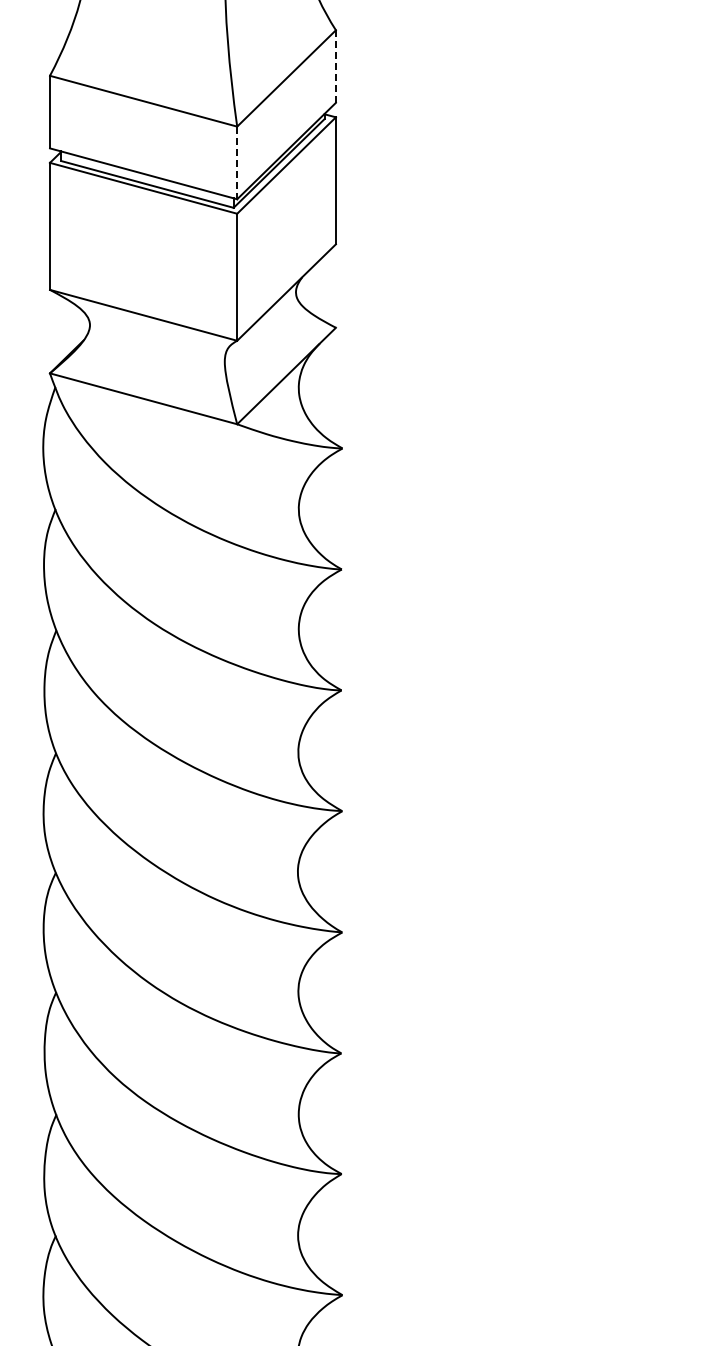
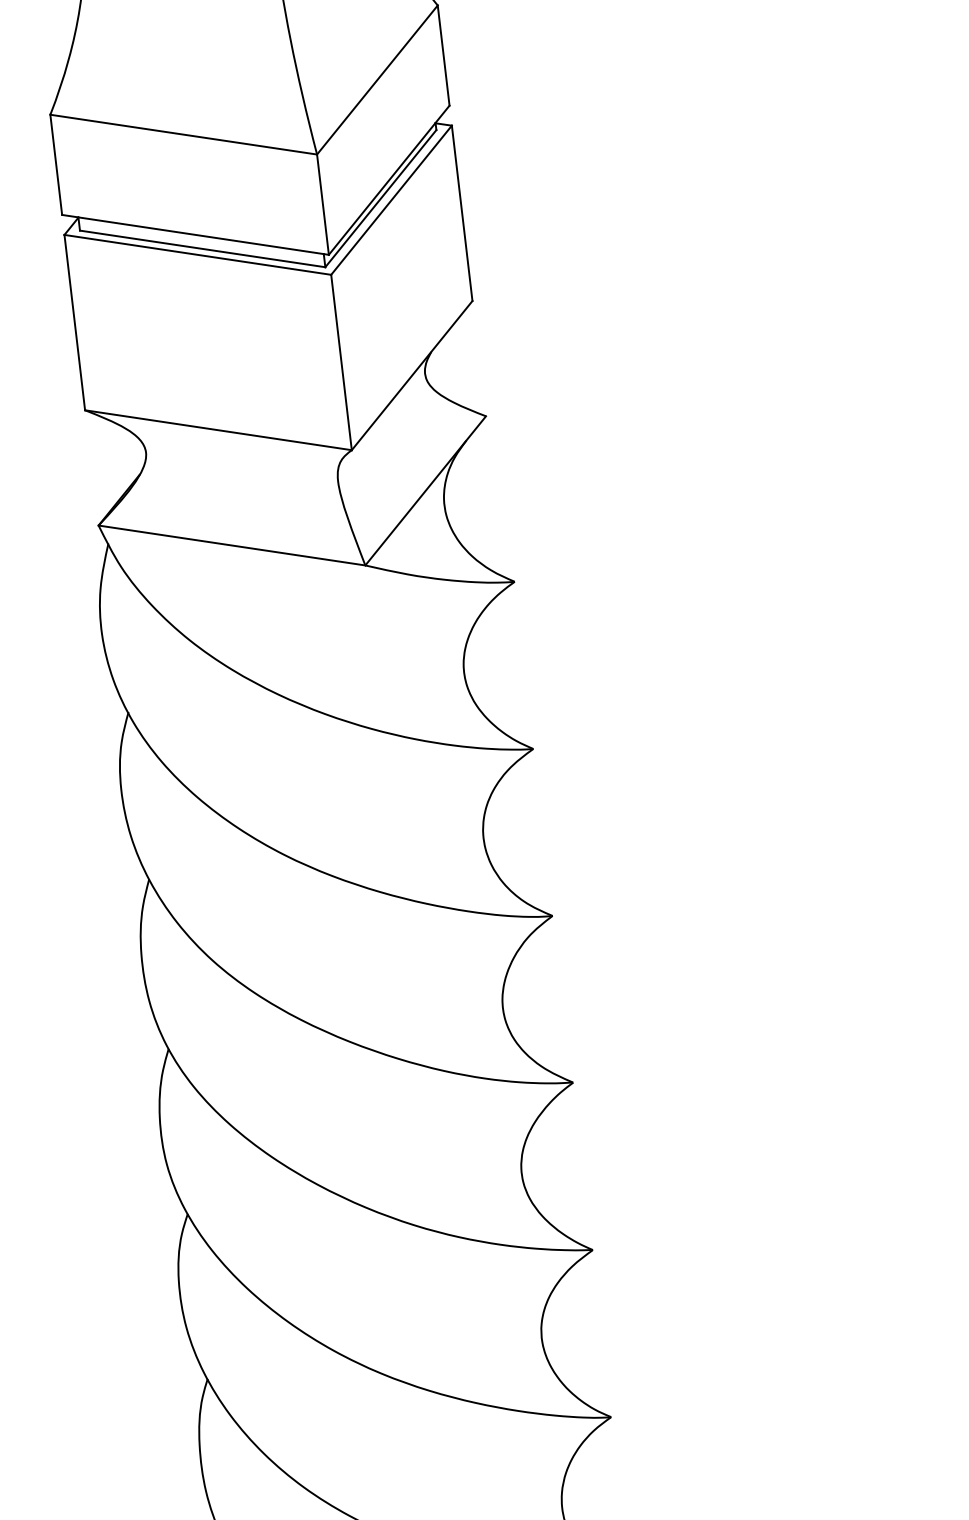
line: (335, 67) -> (443, 56), dashed -> solid
line: (237, 163) -> (323, 205), dashed -> solid

